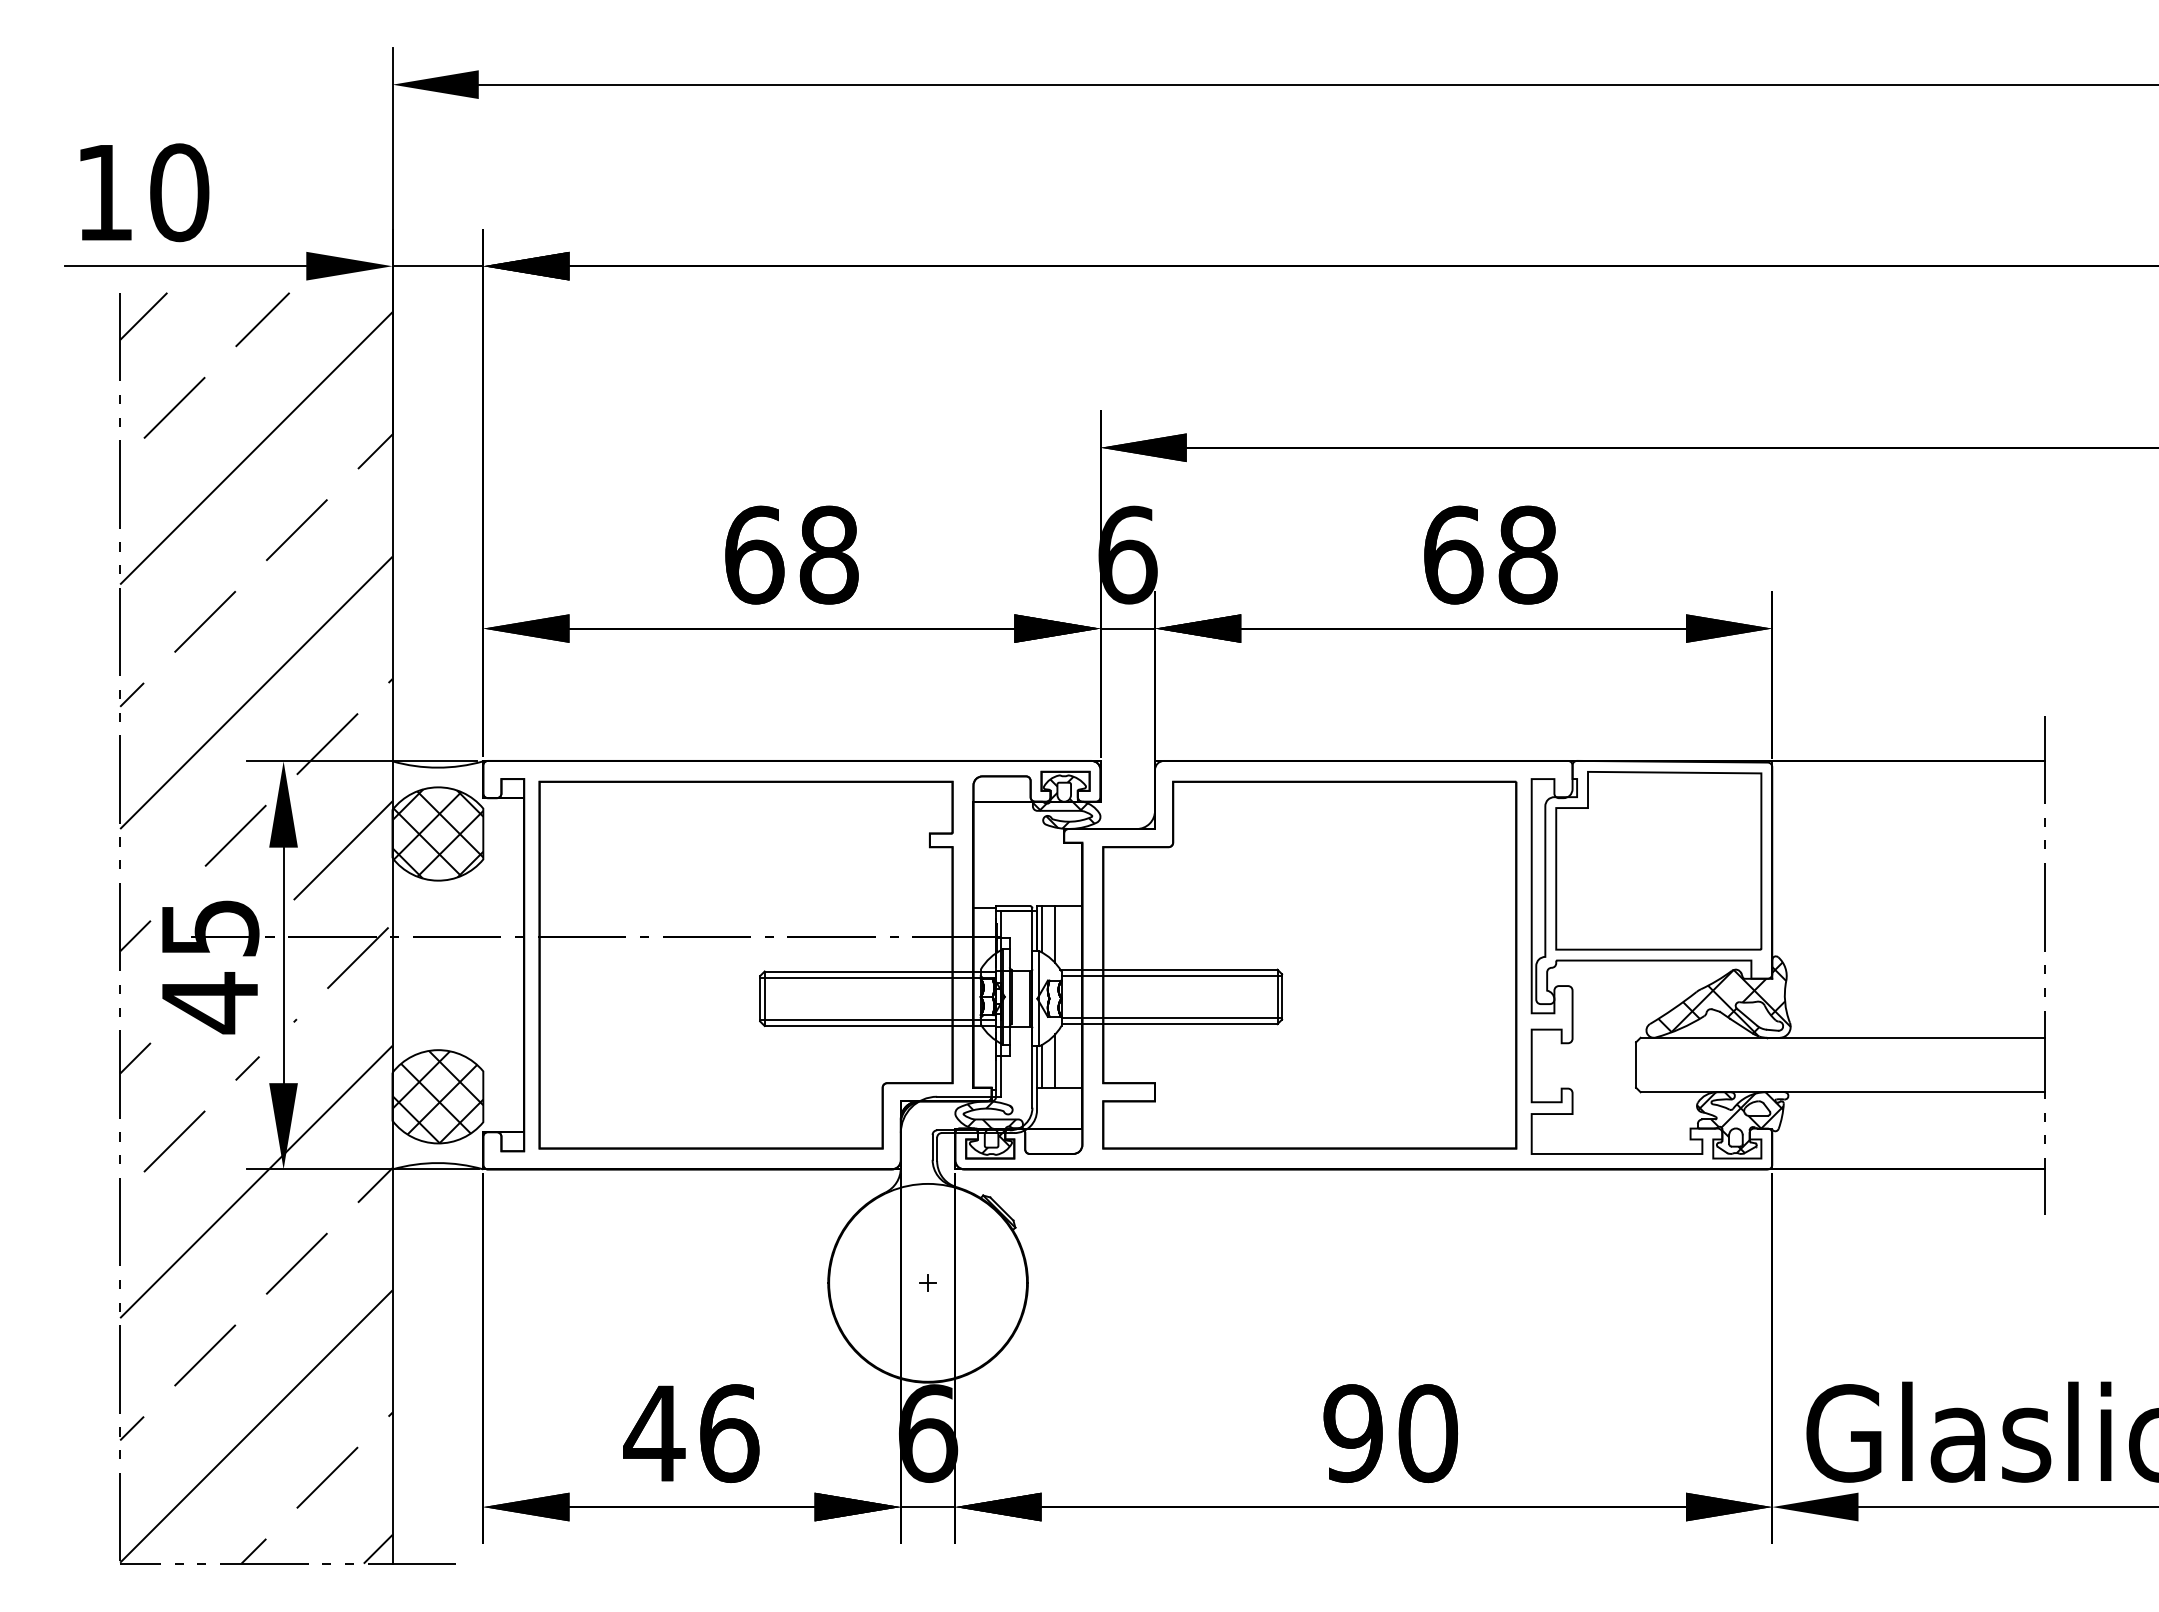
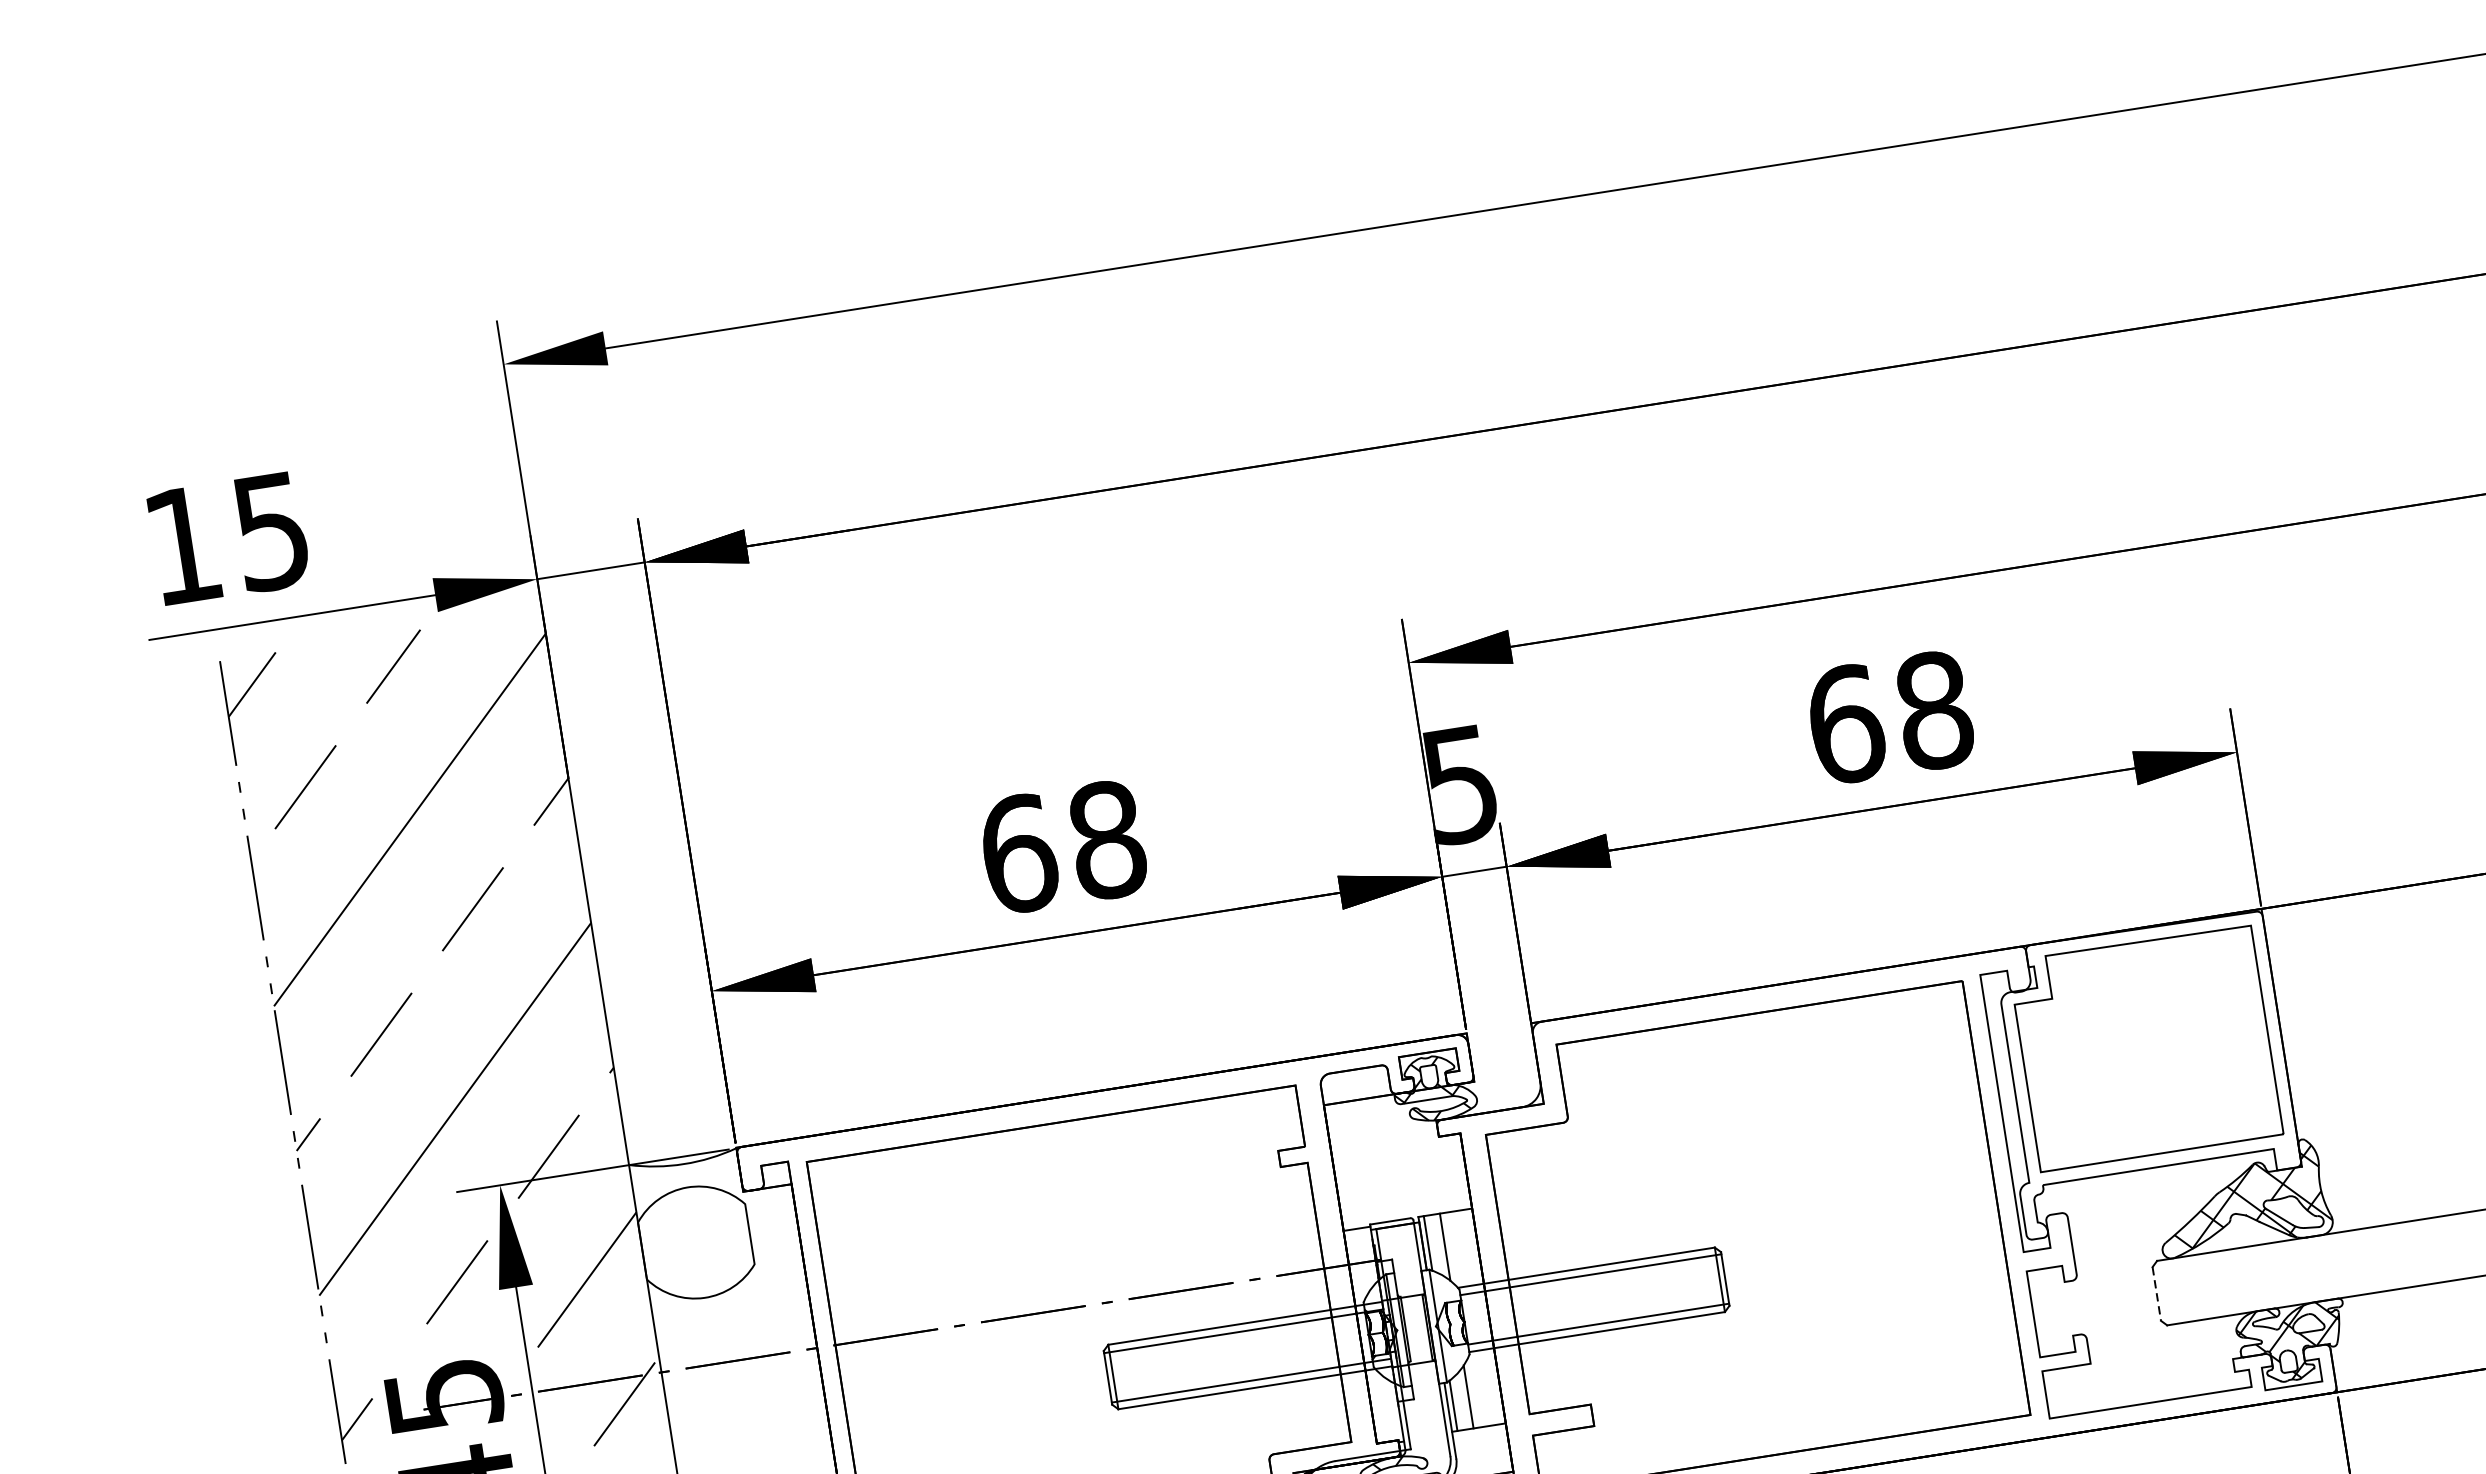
text: (179, 192) -> (271, 531), 10 -> 15
text: (1127, 554) -> (1460, 784), 6 -> 5
hatch: (437, 833) -> (695, 1242), removed
line: (1636, 1065) -> (2157, 1294), solid -> dashed

